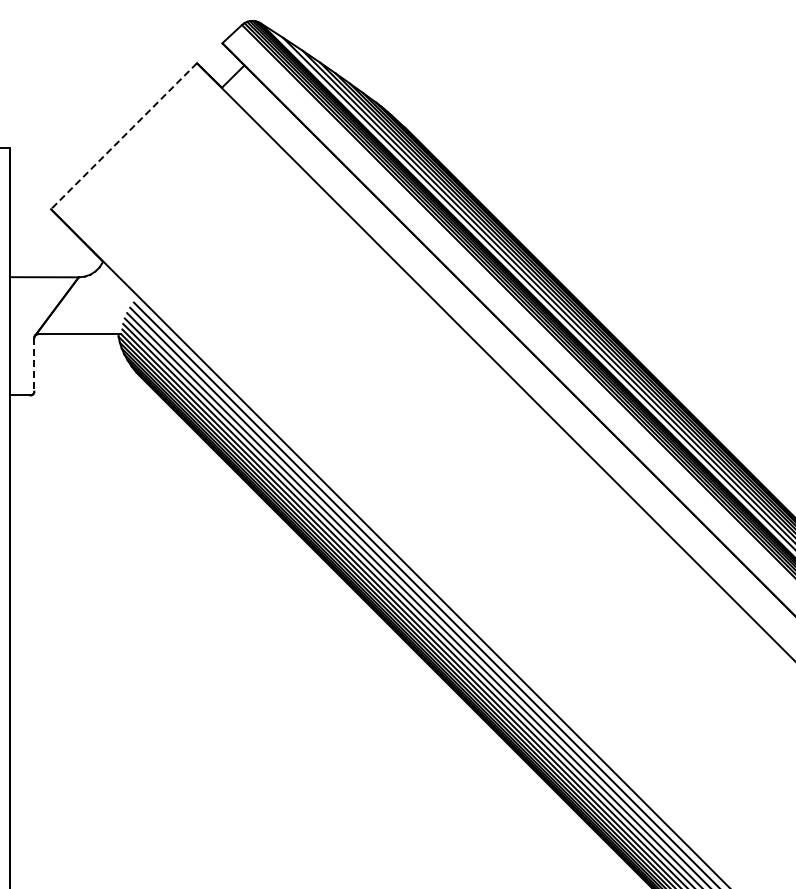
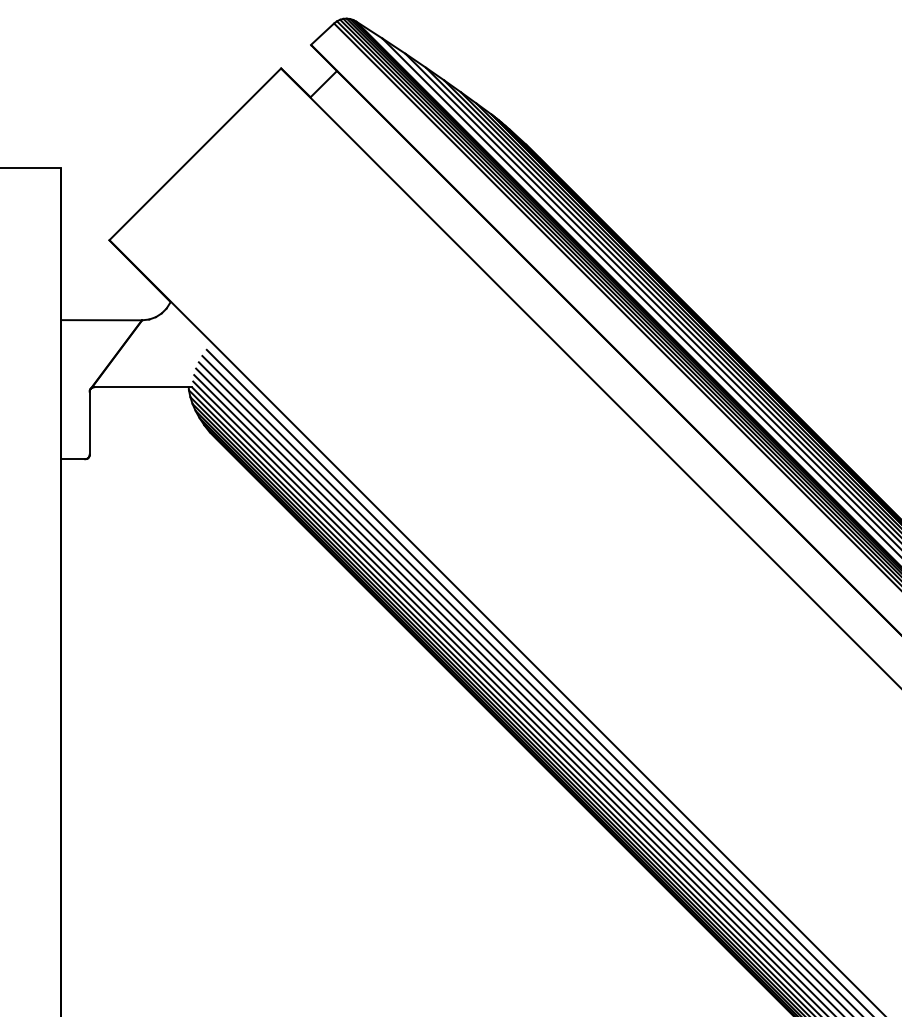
line: (123, 136) -> (194, 154), dashed -> solid
line: (34, 364) -> (89, 422), dashed -> solid

